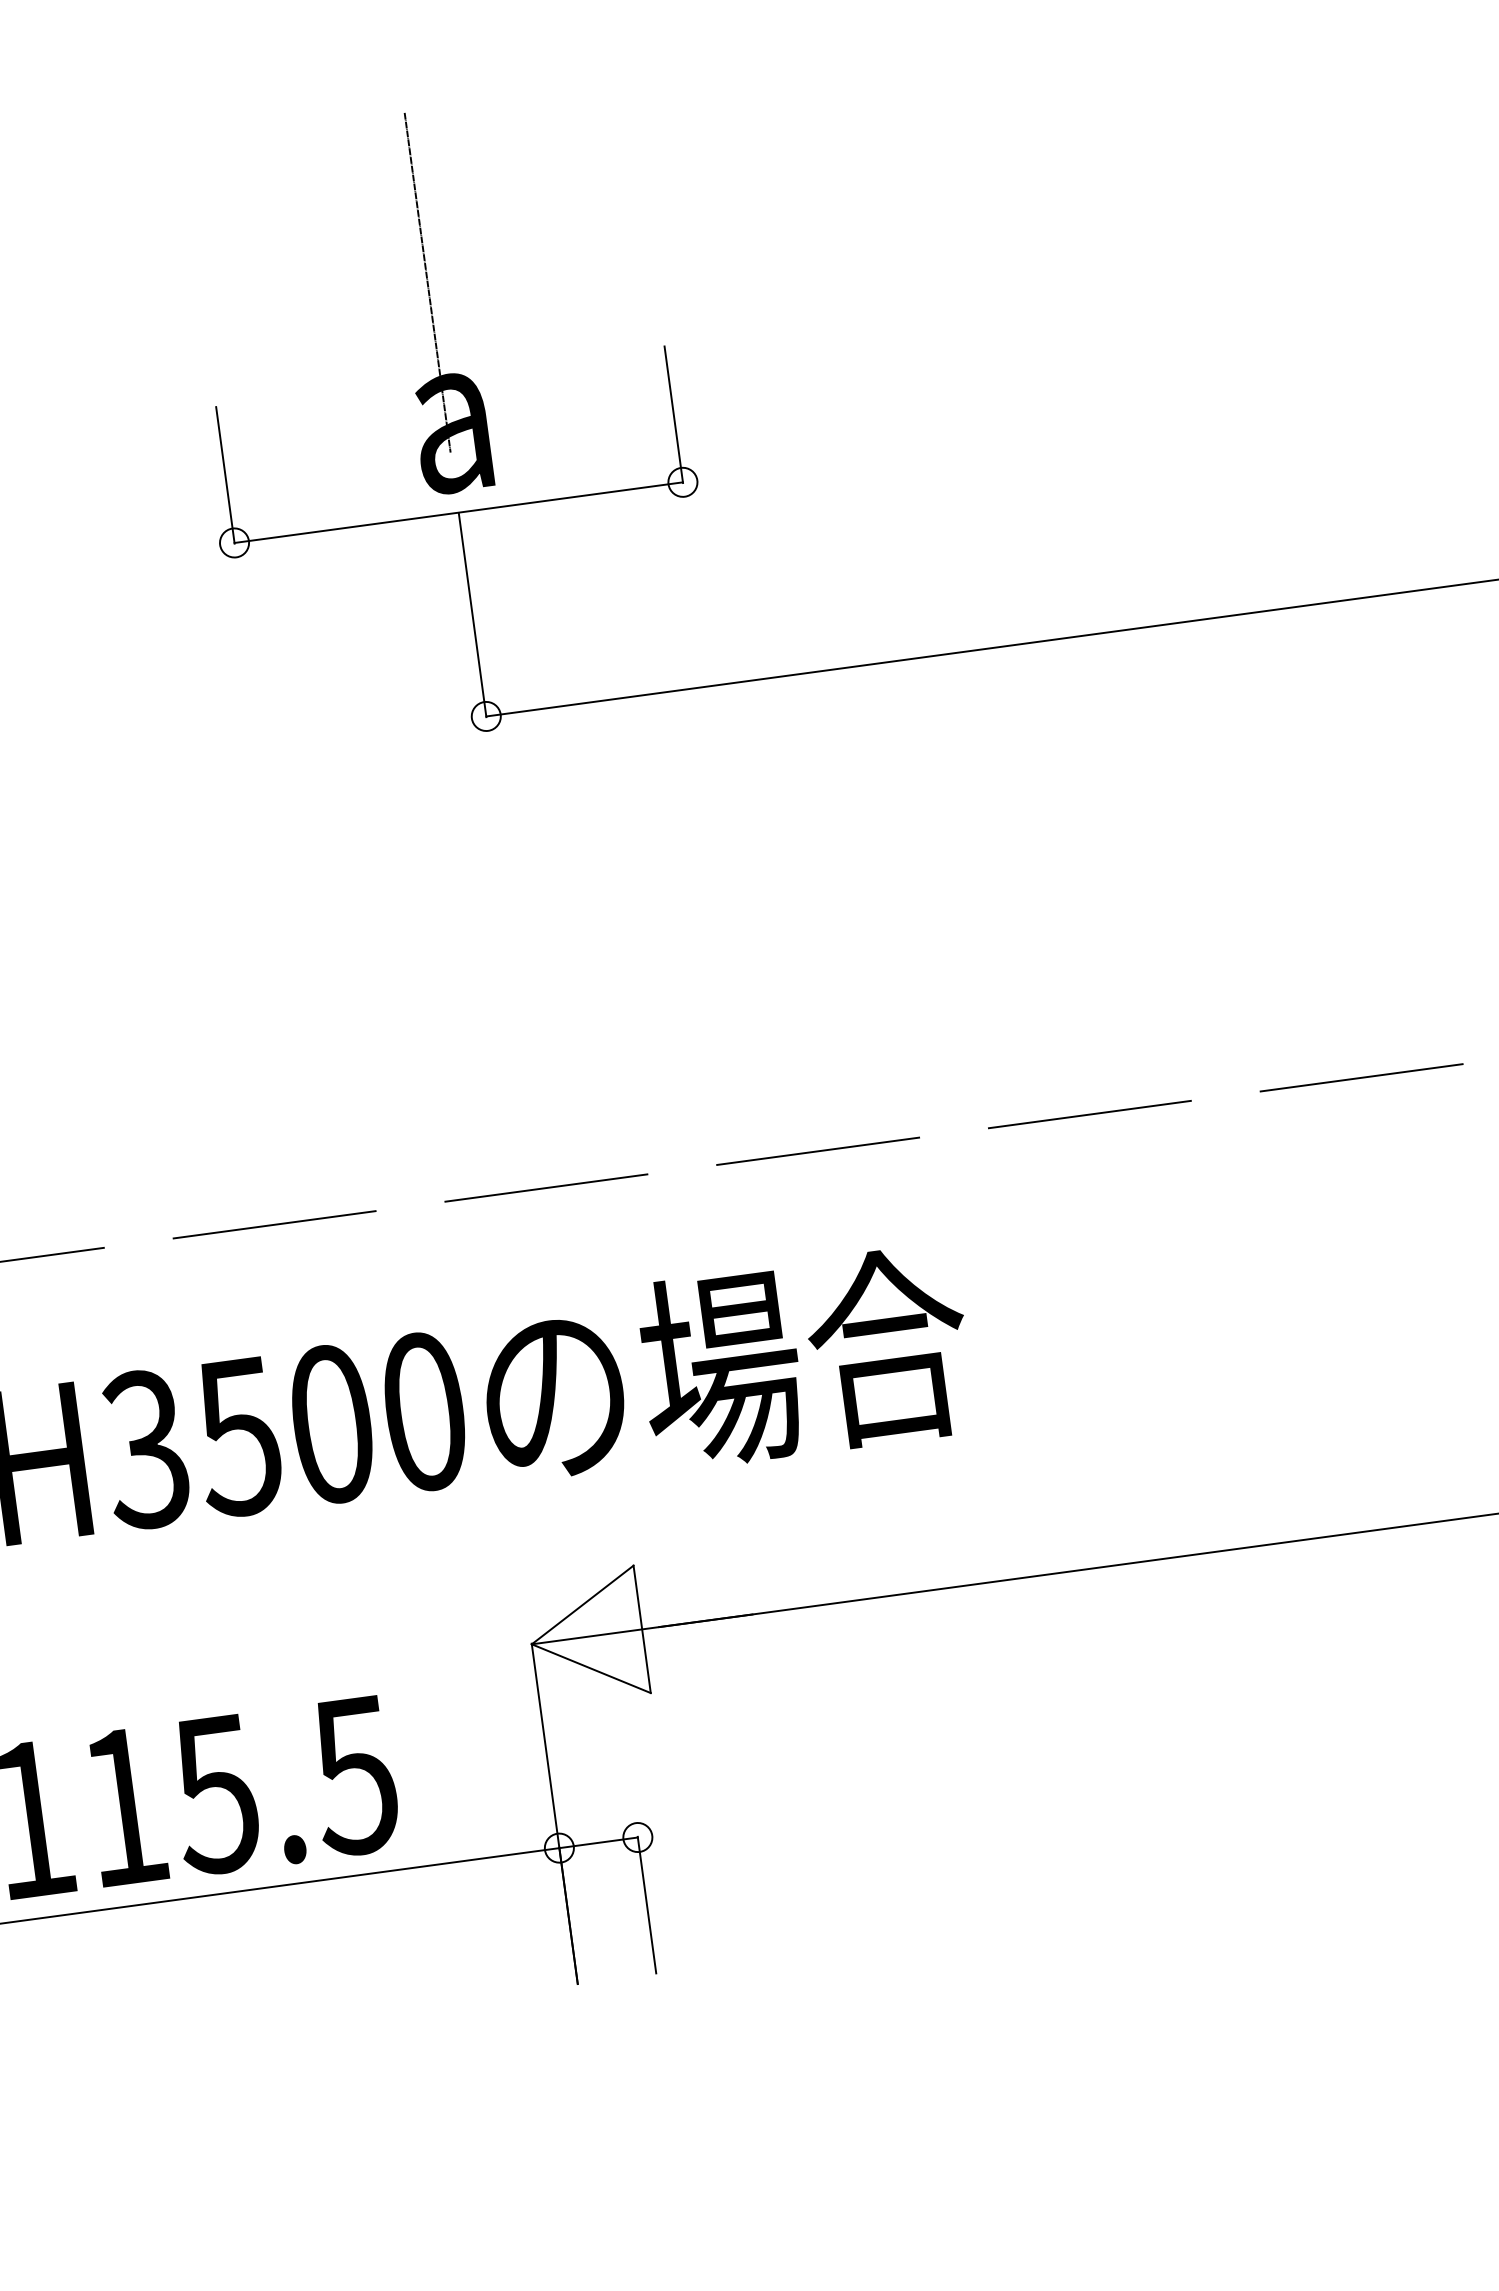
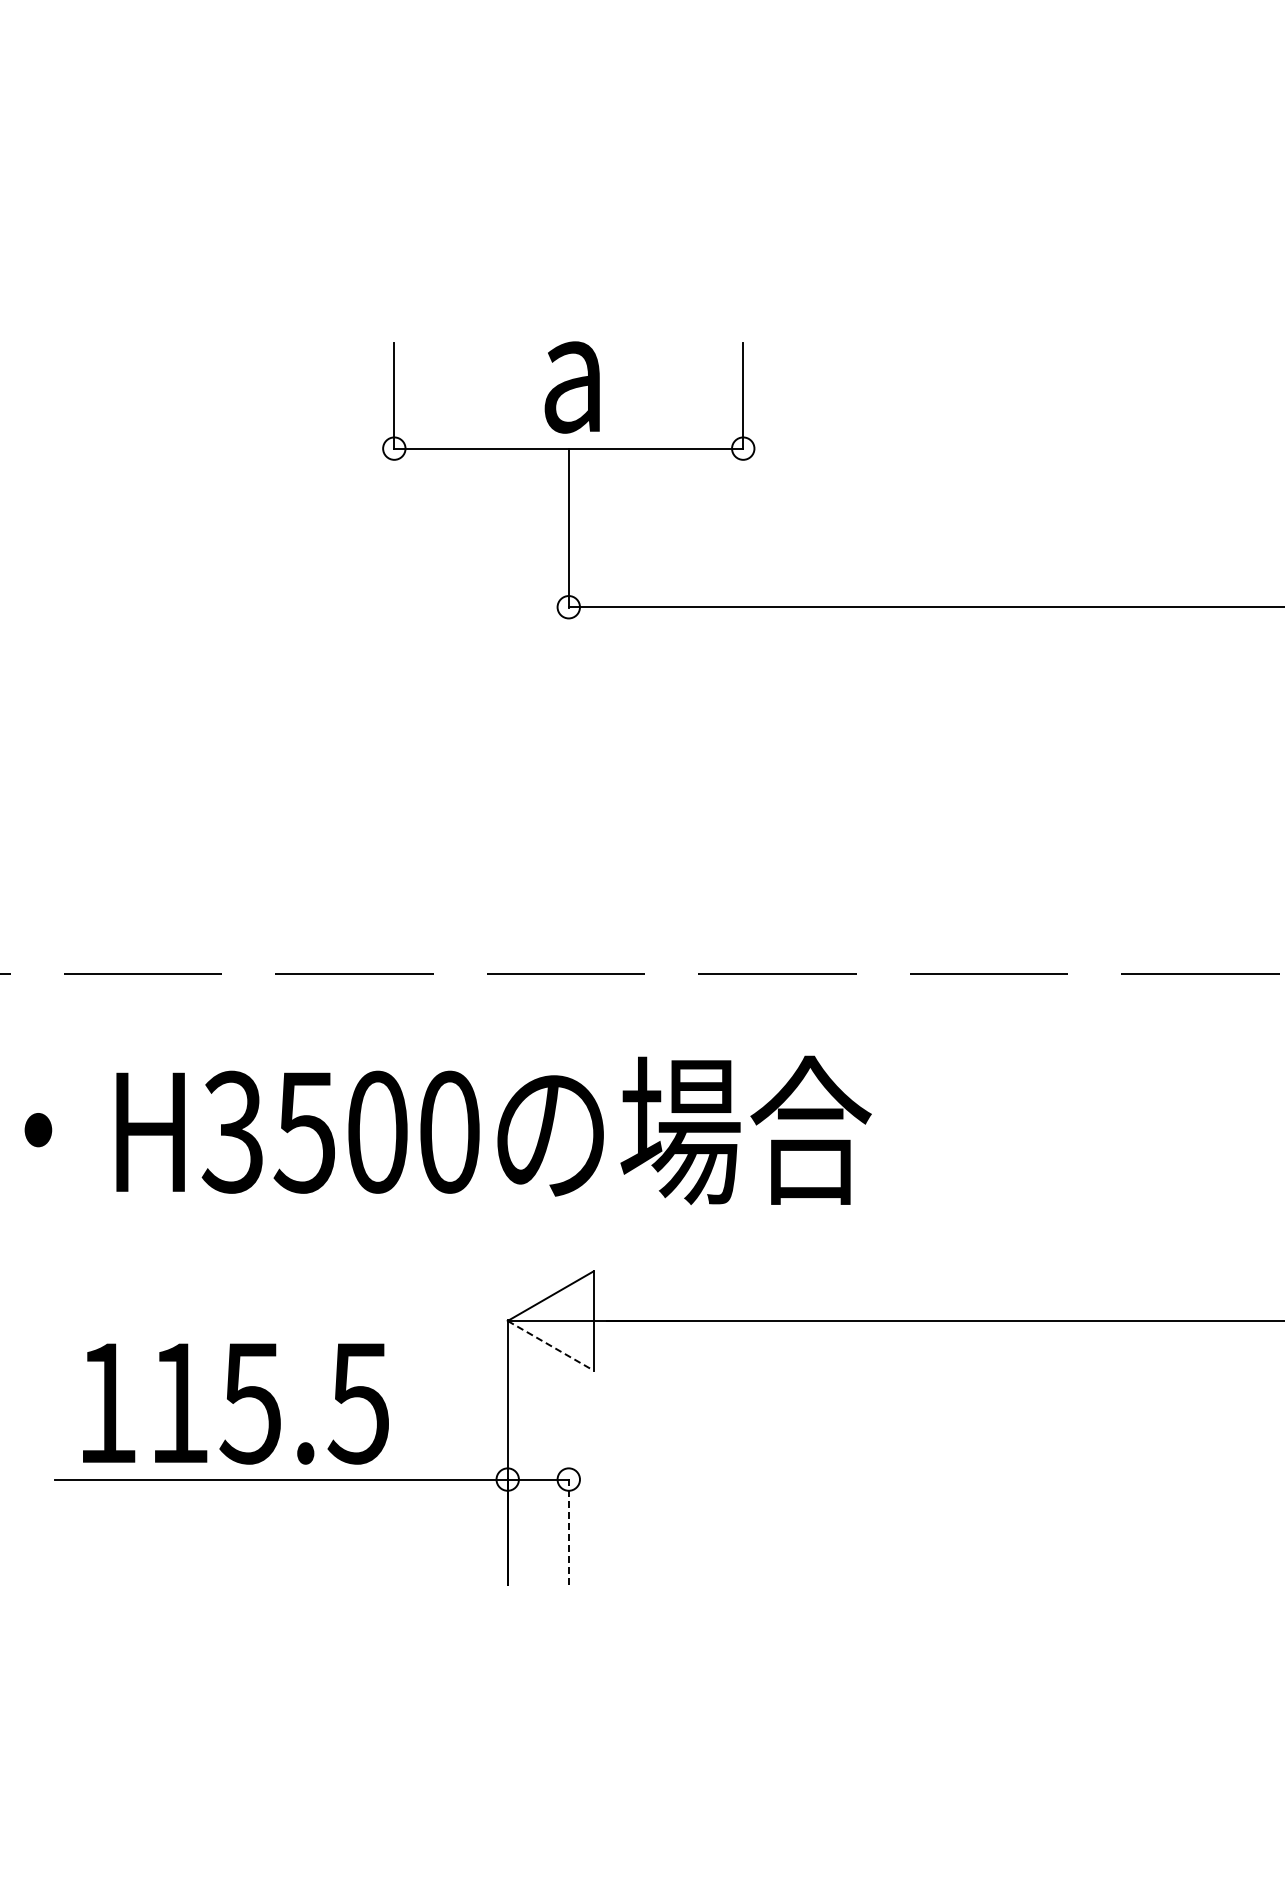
line: (427, 282) -> (568, 269), removed
line: (591, 1668) -> (550, 1345), solid -> dashed
line: (646, 1904) -> (568, 1531), solid -> dashed

